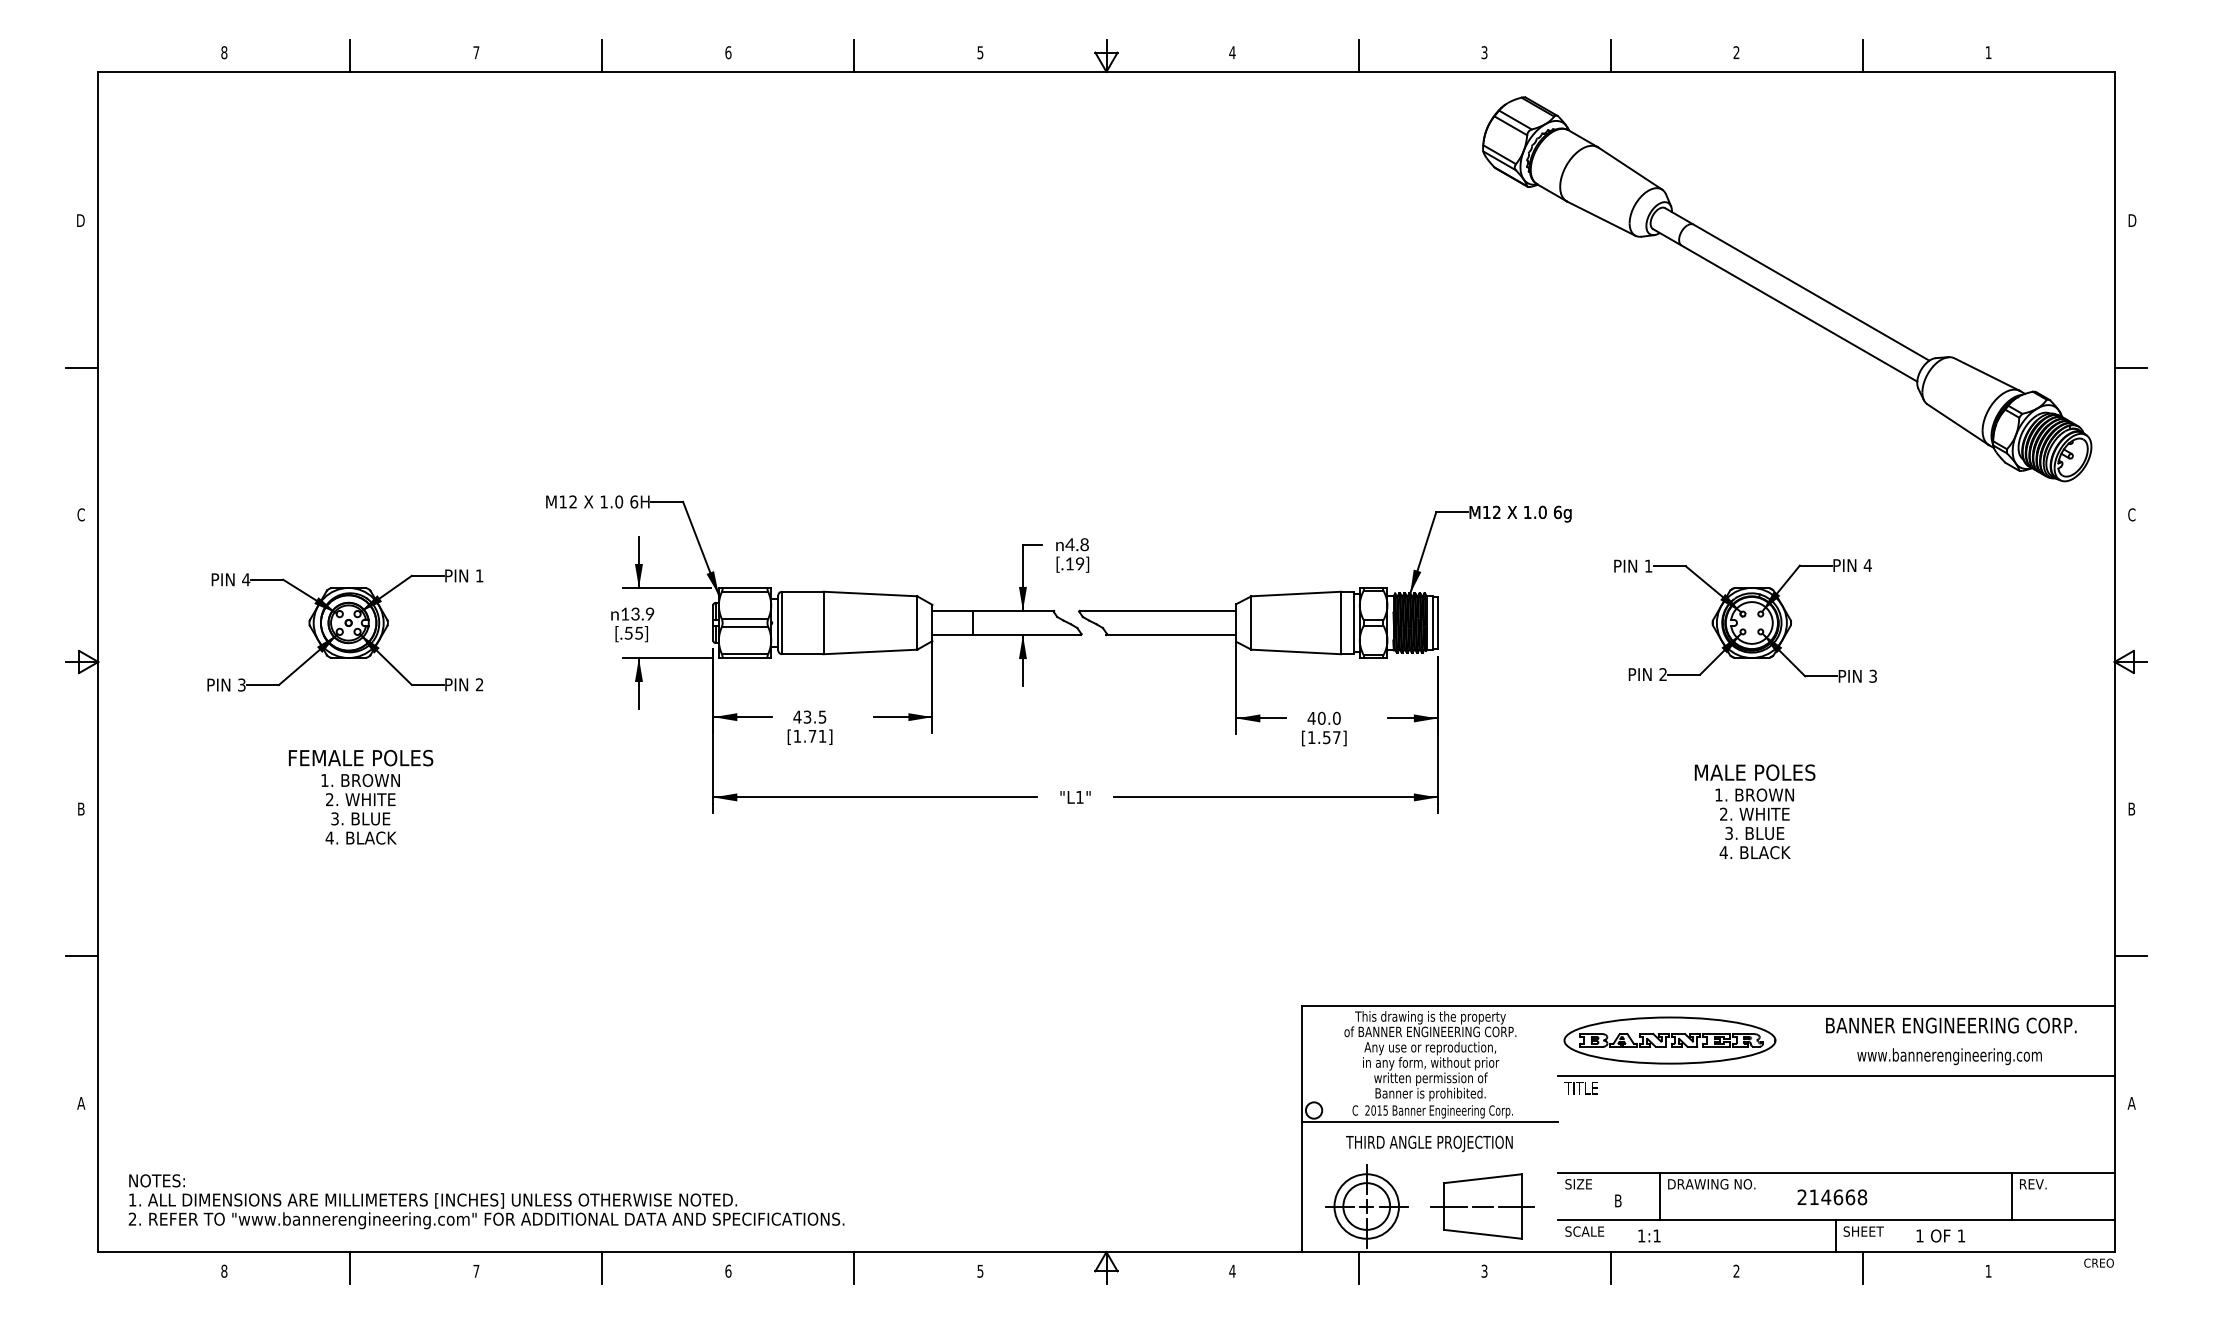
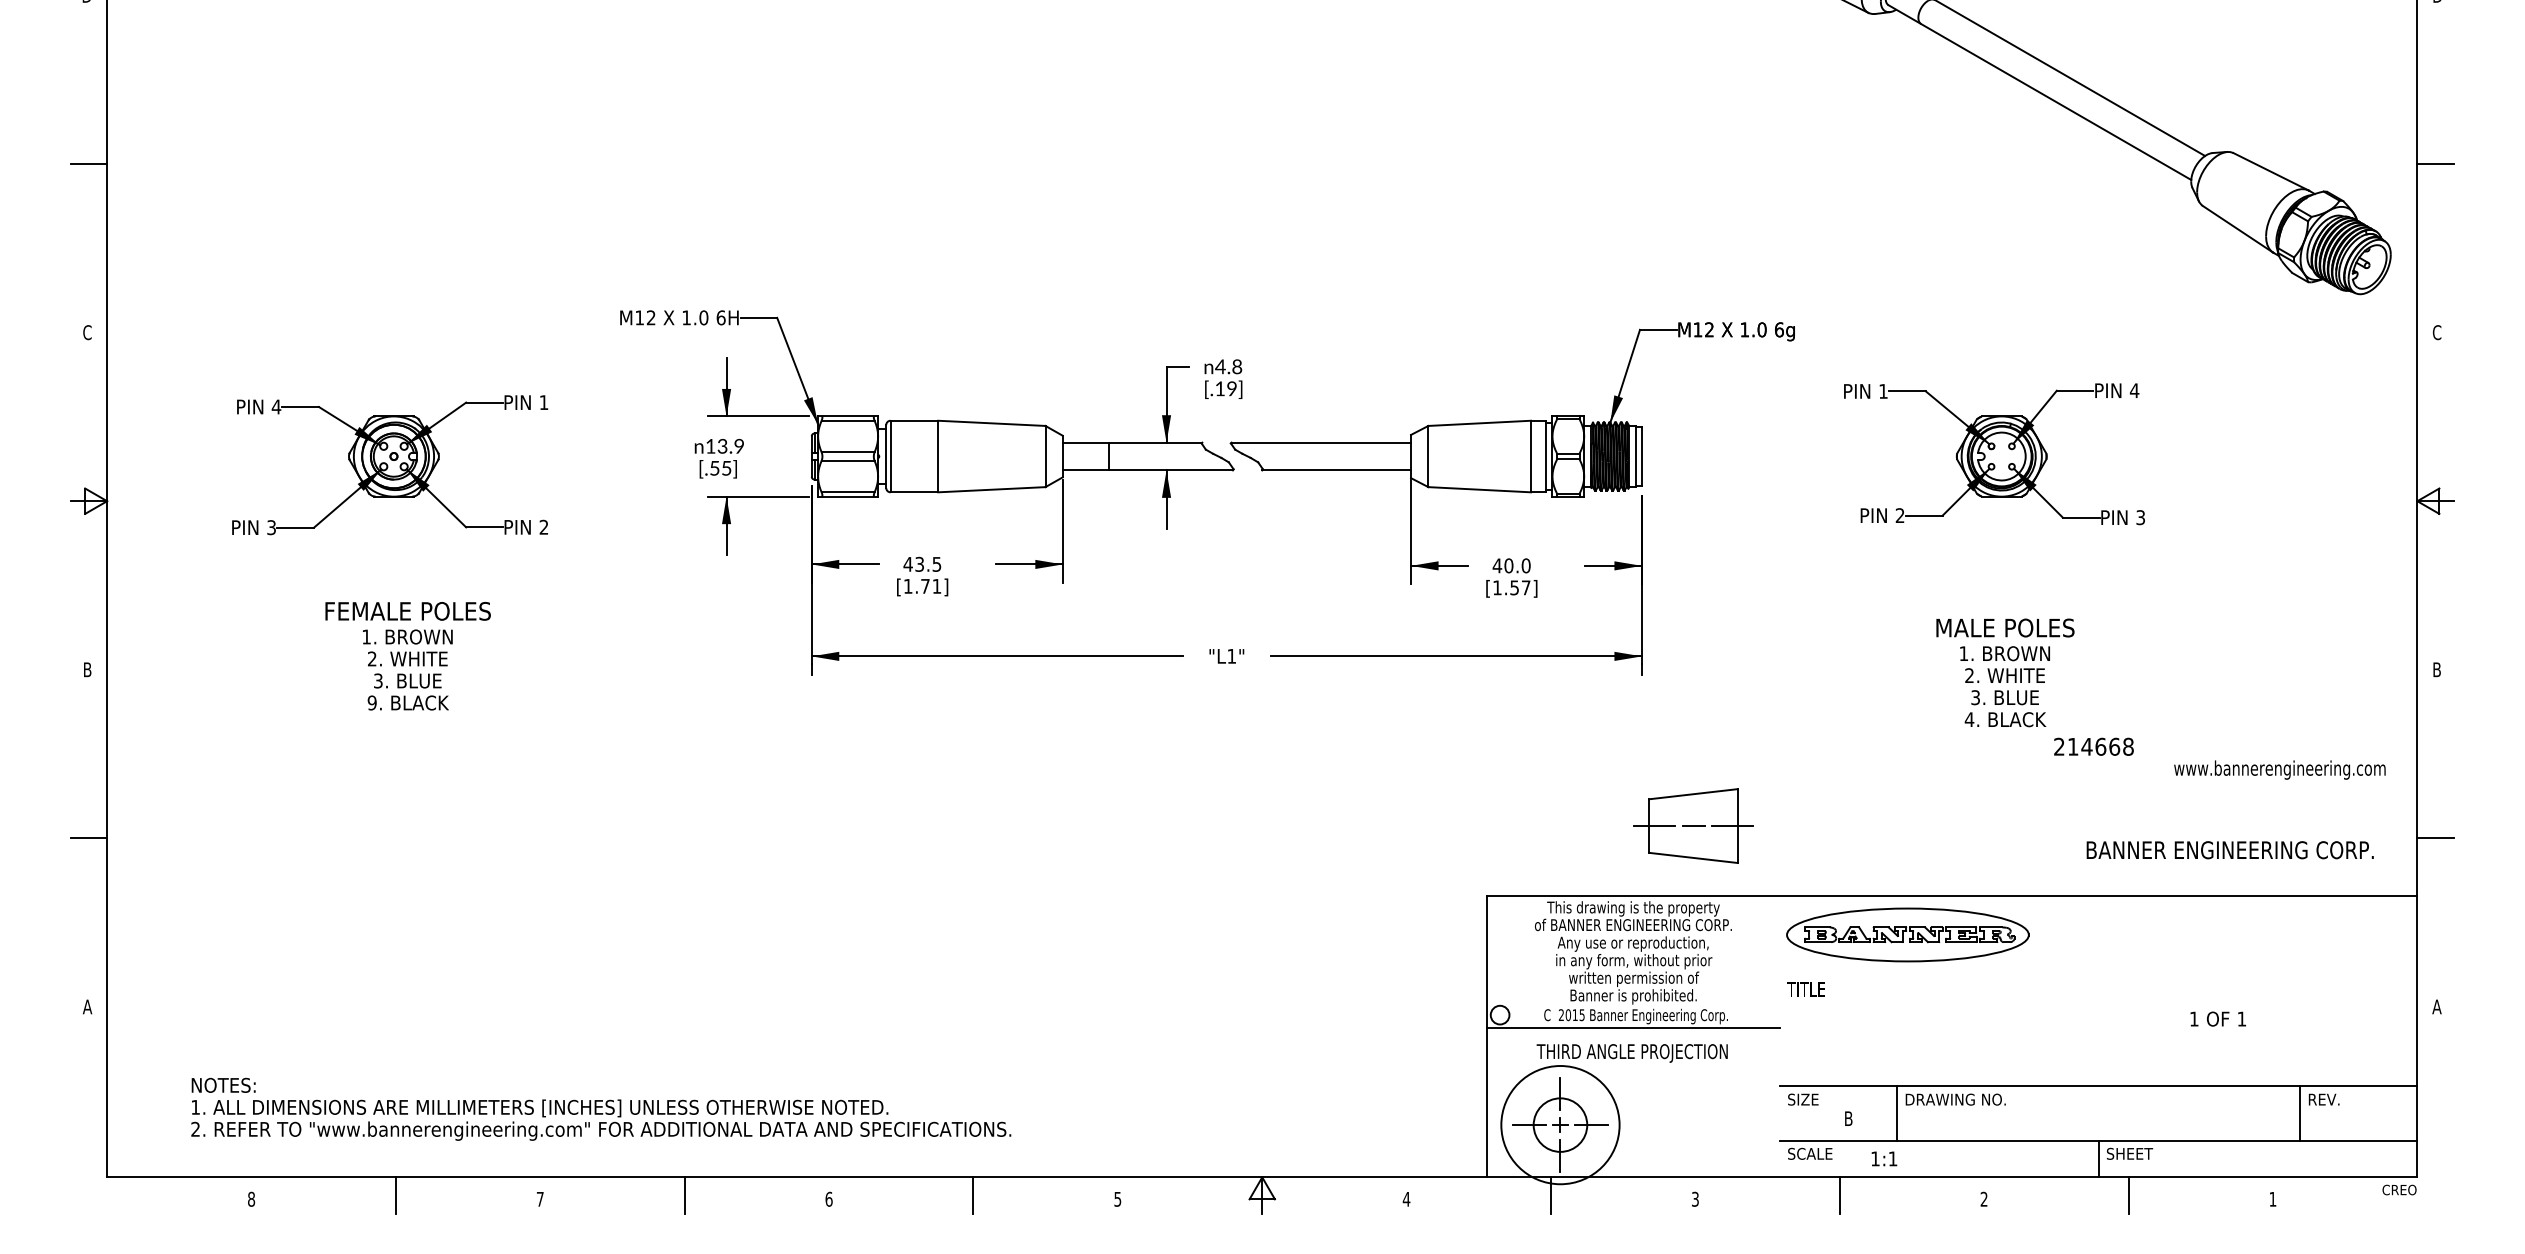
text: (329, 837) -> (371, 702), 4. -> 9.
text: (1951, 1025) -> (2230, 850), moved
text: (1949, 1056) -> (2279, 769), moved
line: (1836, 1075) -> (2098, 975), removed
text: (1832, 1197) -> (2094, 746), moved
text: (486, 1201) -> (601, 1109), moved
circle: (1366, 1206) -> (1560, 1125), size x1.6
part: (1482, 1206) -> (1693, 826), moved
text: (1940, 1235) -> (2217, 1018), moved

